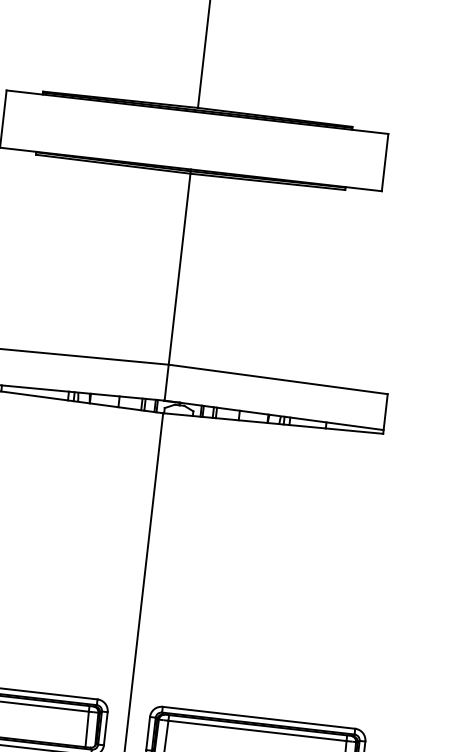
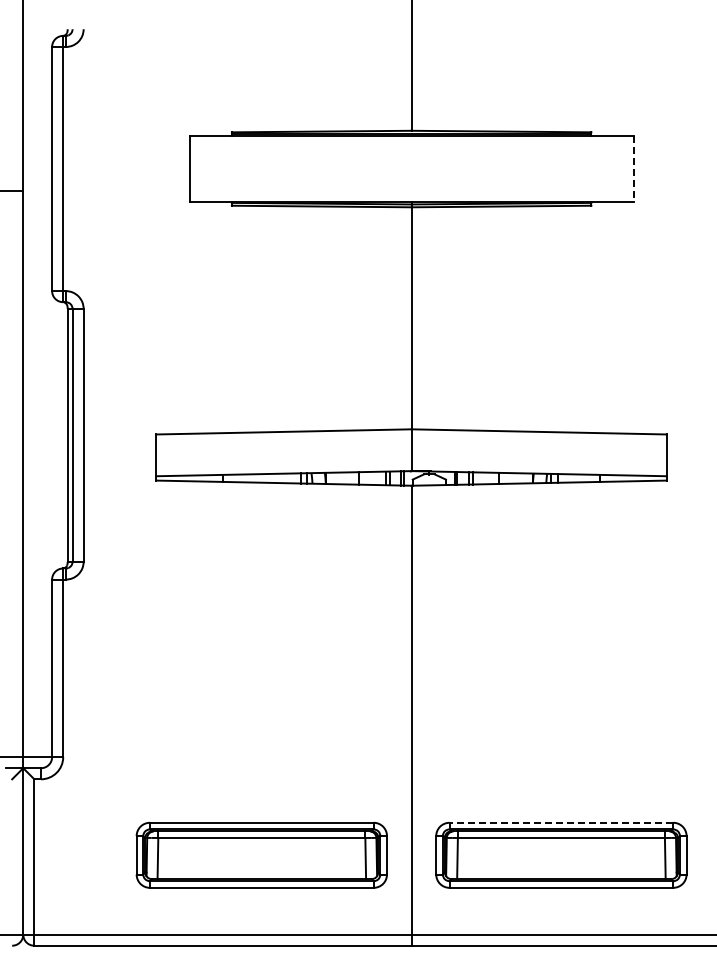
line: (385, 162) -> (633, 169), solid -> dashed
line: (259, 717) -> (561, 822), solid -> dashed

